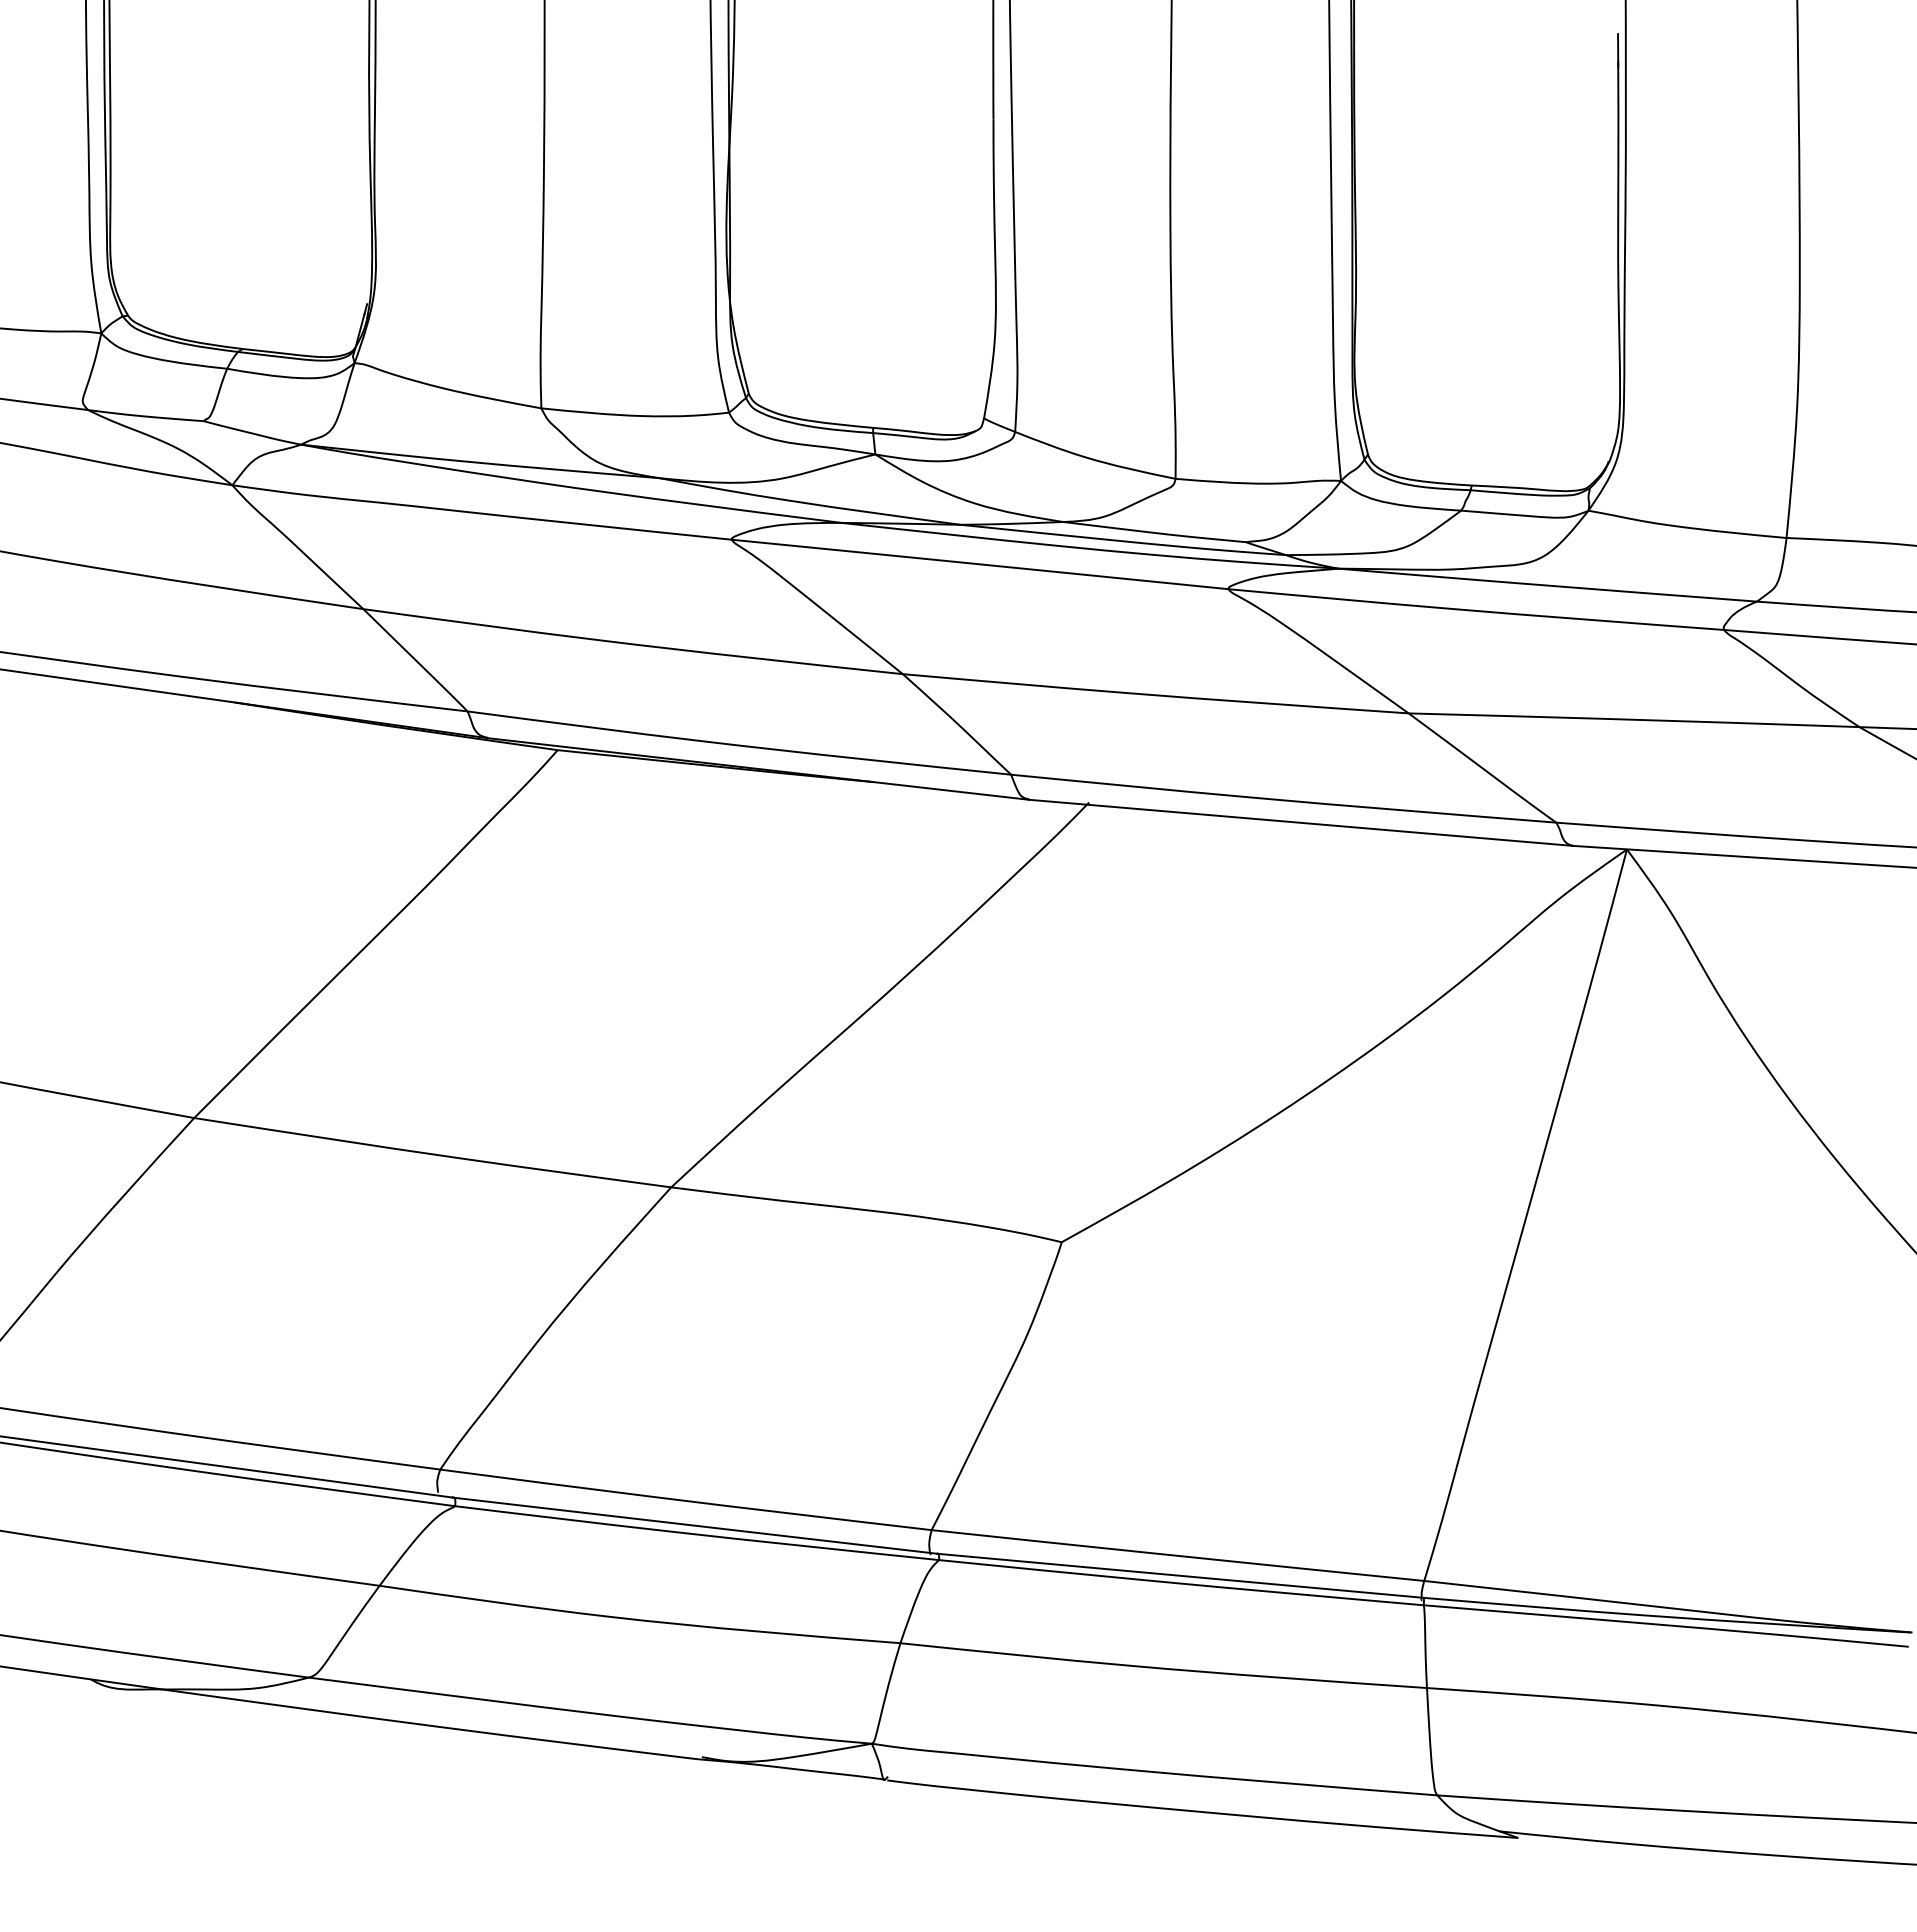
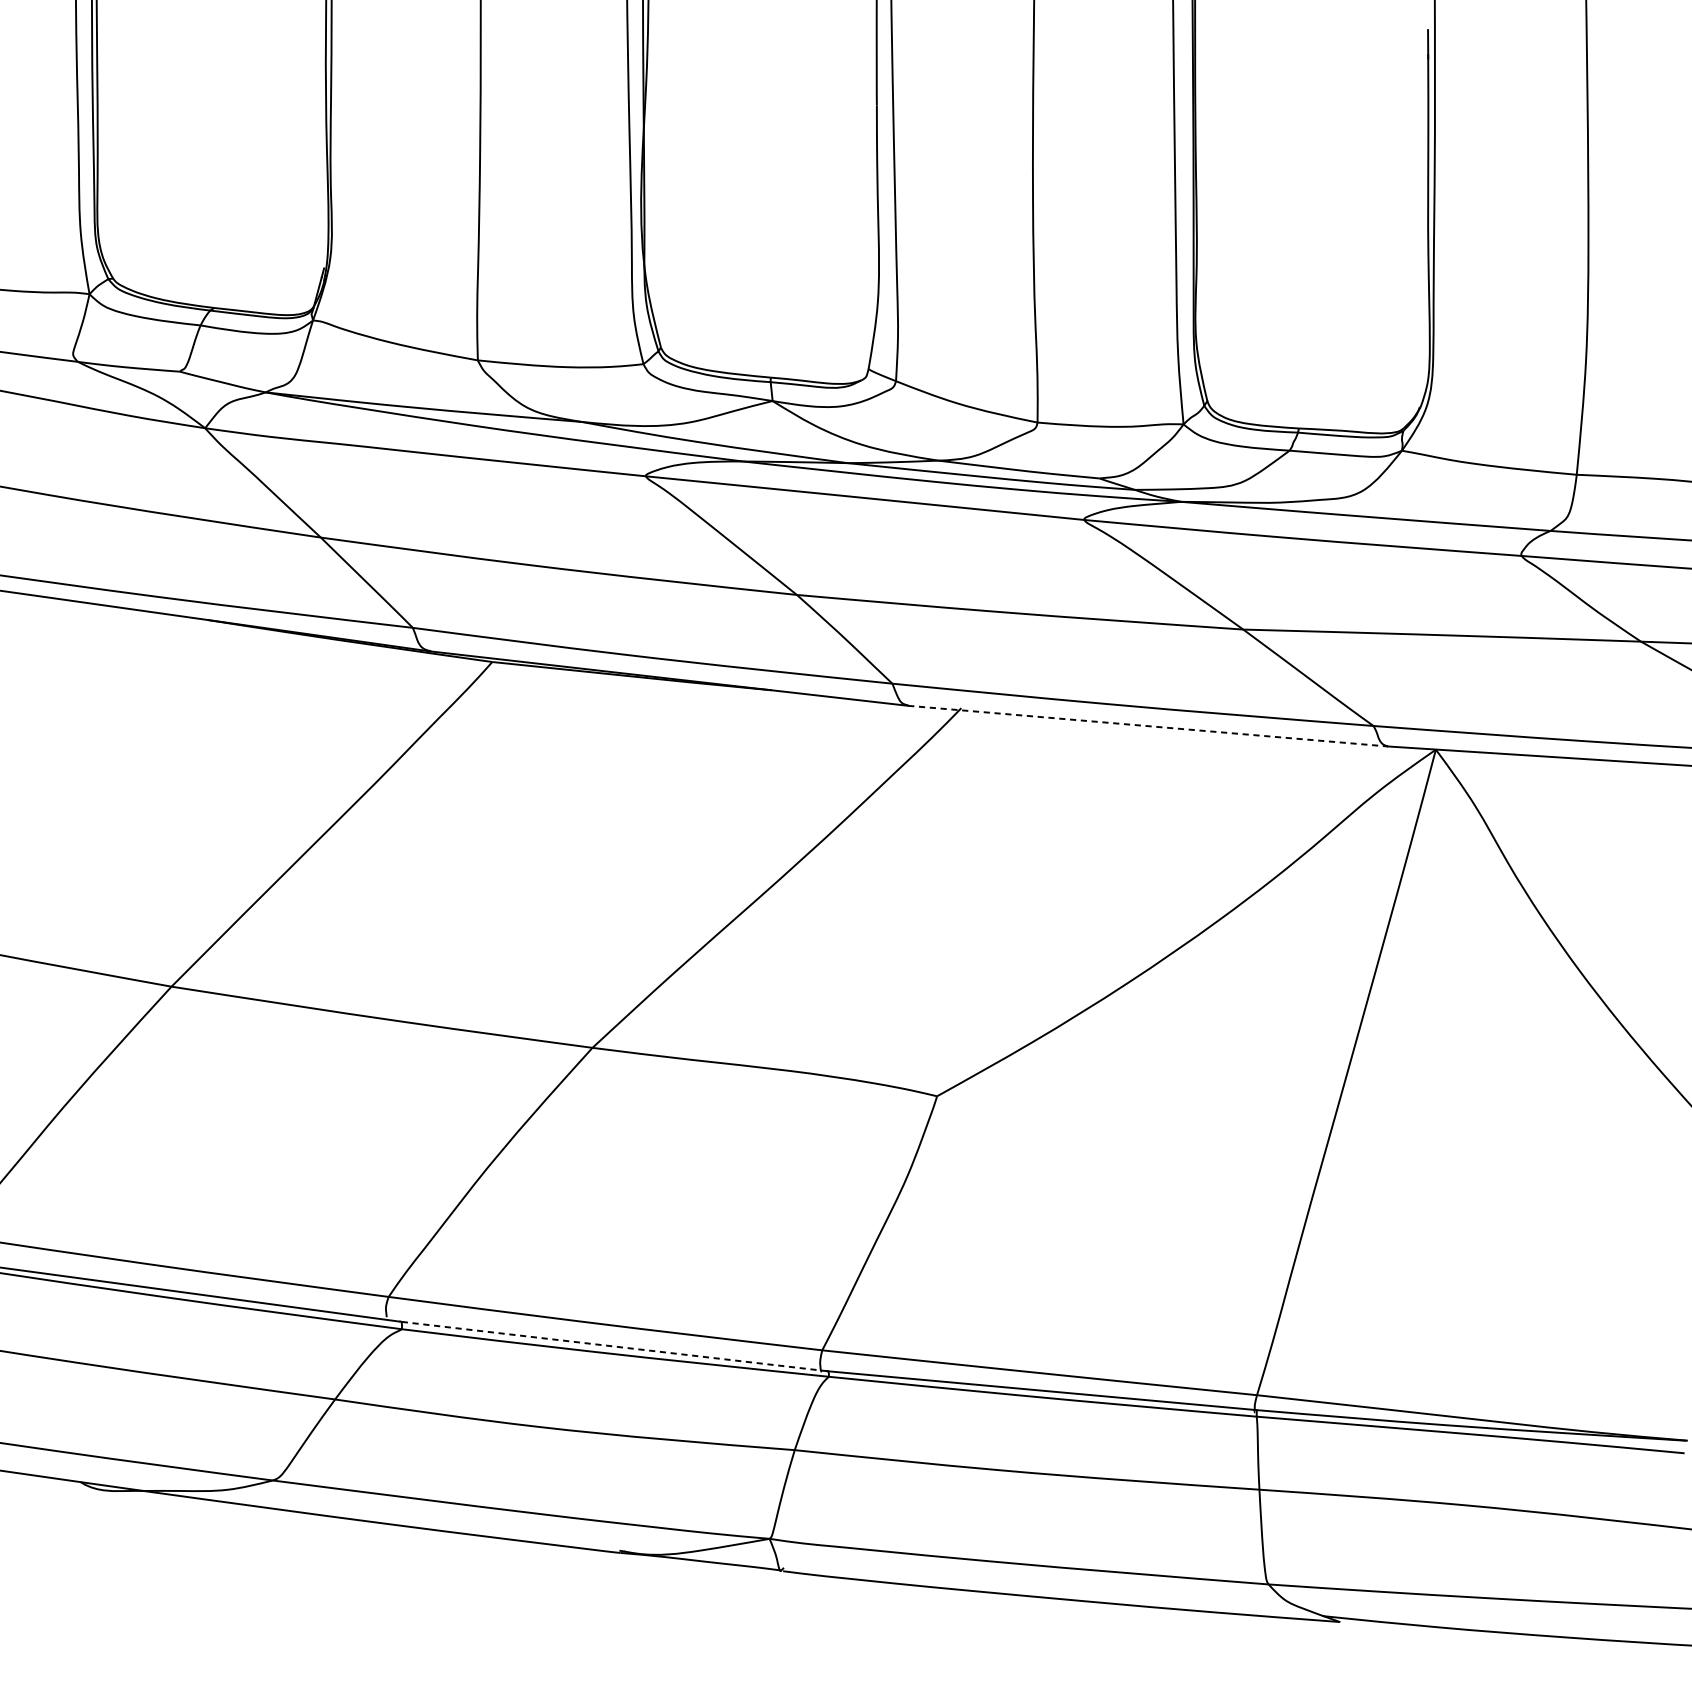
line: (1300, 822) -> (1147, 725), solid -> dashed
line: (694, 1525) -> (613, 1346), solid -> dashed

